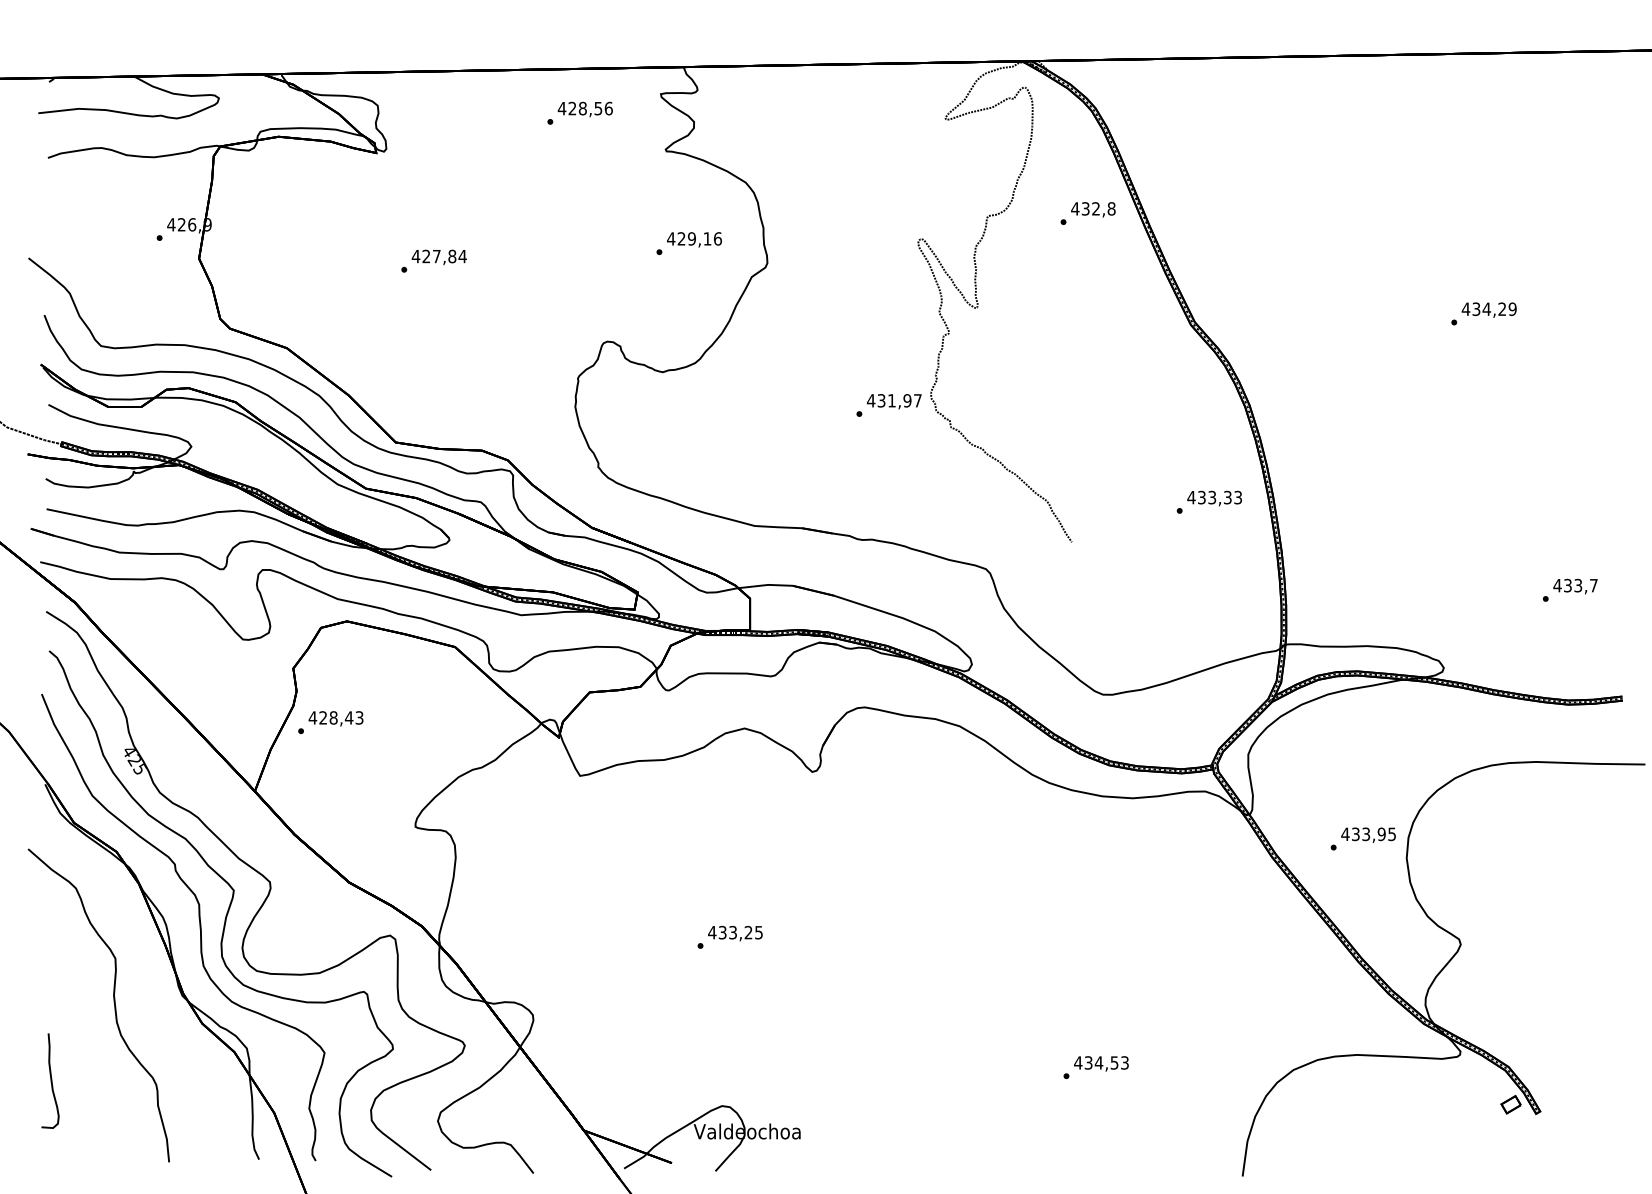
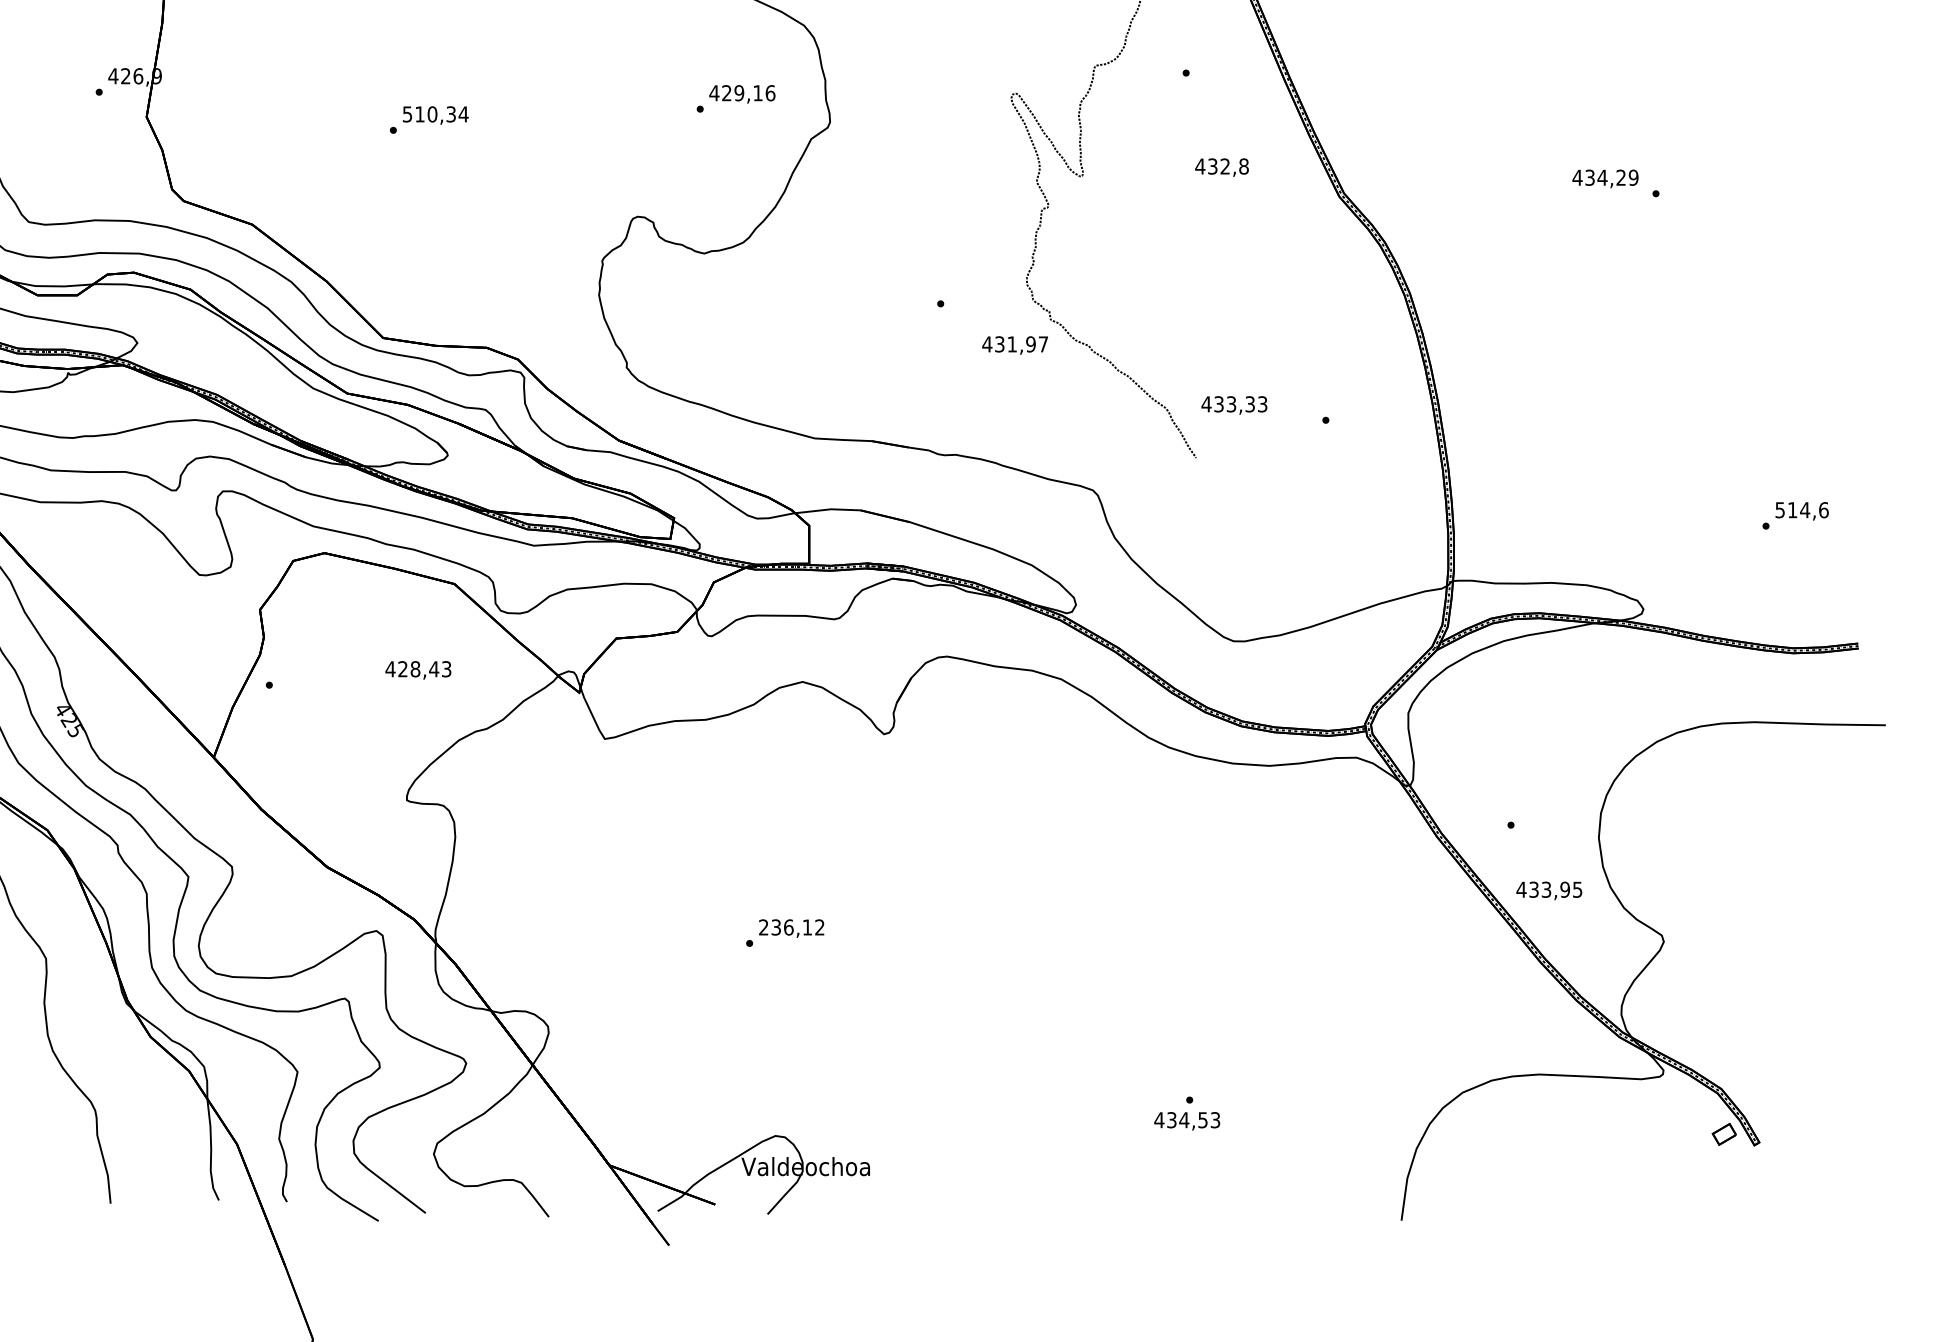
text: (1093, 209) -> (1222, 167), moved
text: (433, 256) -> (428, 114), 427,84 -> 510,34
text: (1488, 309) -> (1604, 178), moved
text: (893, 401) -> (1014, 345), moved
text: (1214, 498) -> (1234, 405), moved
text: (1575, 585) -> (1801, 509), 433,7 -> 514,6
text: (335, 718) -> (417, 669), moved
text: (1368, 834) -> (1549, 889), moved
text: (735, 932) -> (791, 927), 433,25 -> 236,12
text: (1101, 1063) -> (1187, 1120), moved

